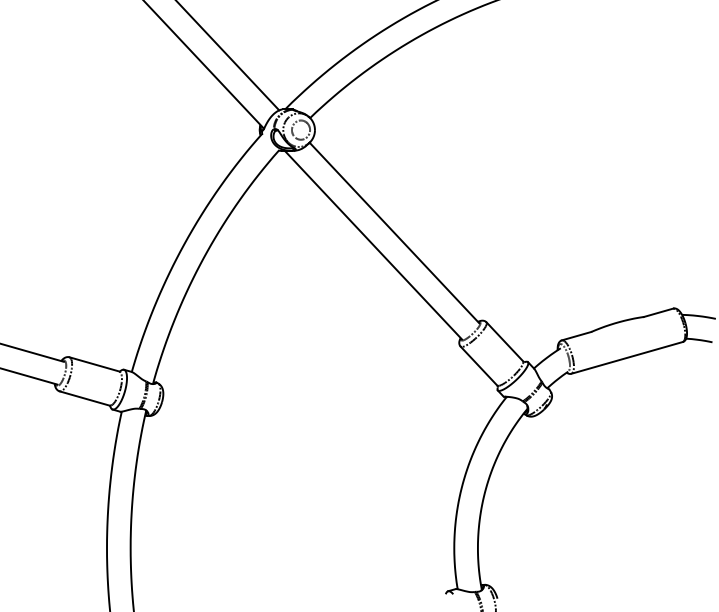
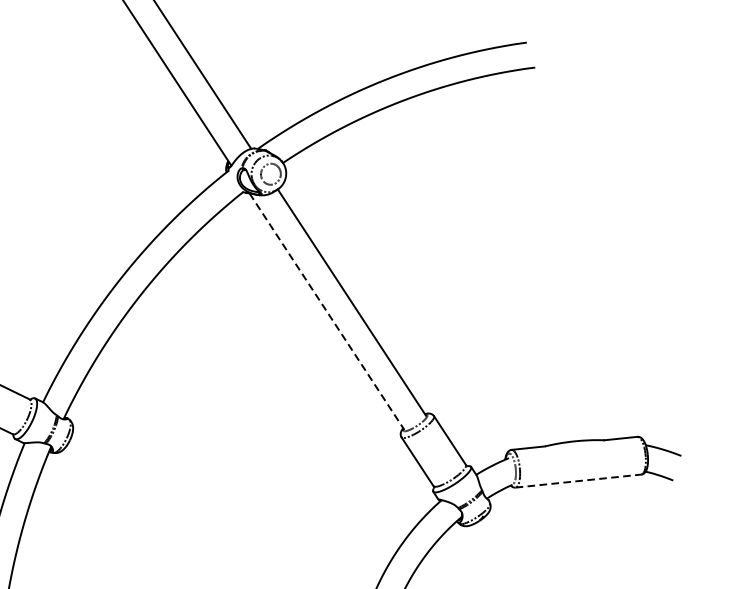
line: (373, 245) -> (327, 312), solid -> dashed
line: (627, 357) -> (578, 480), solid -> dashed

